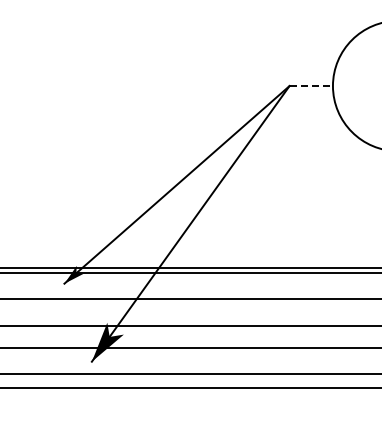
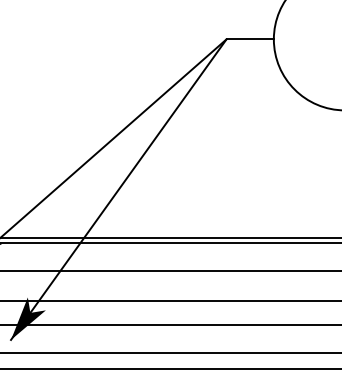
line: (311, 86) -> (250, 39), dashed -> solid

